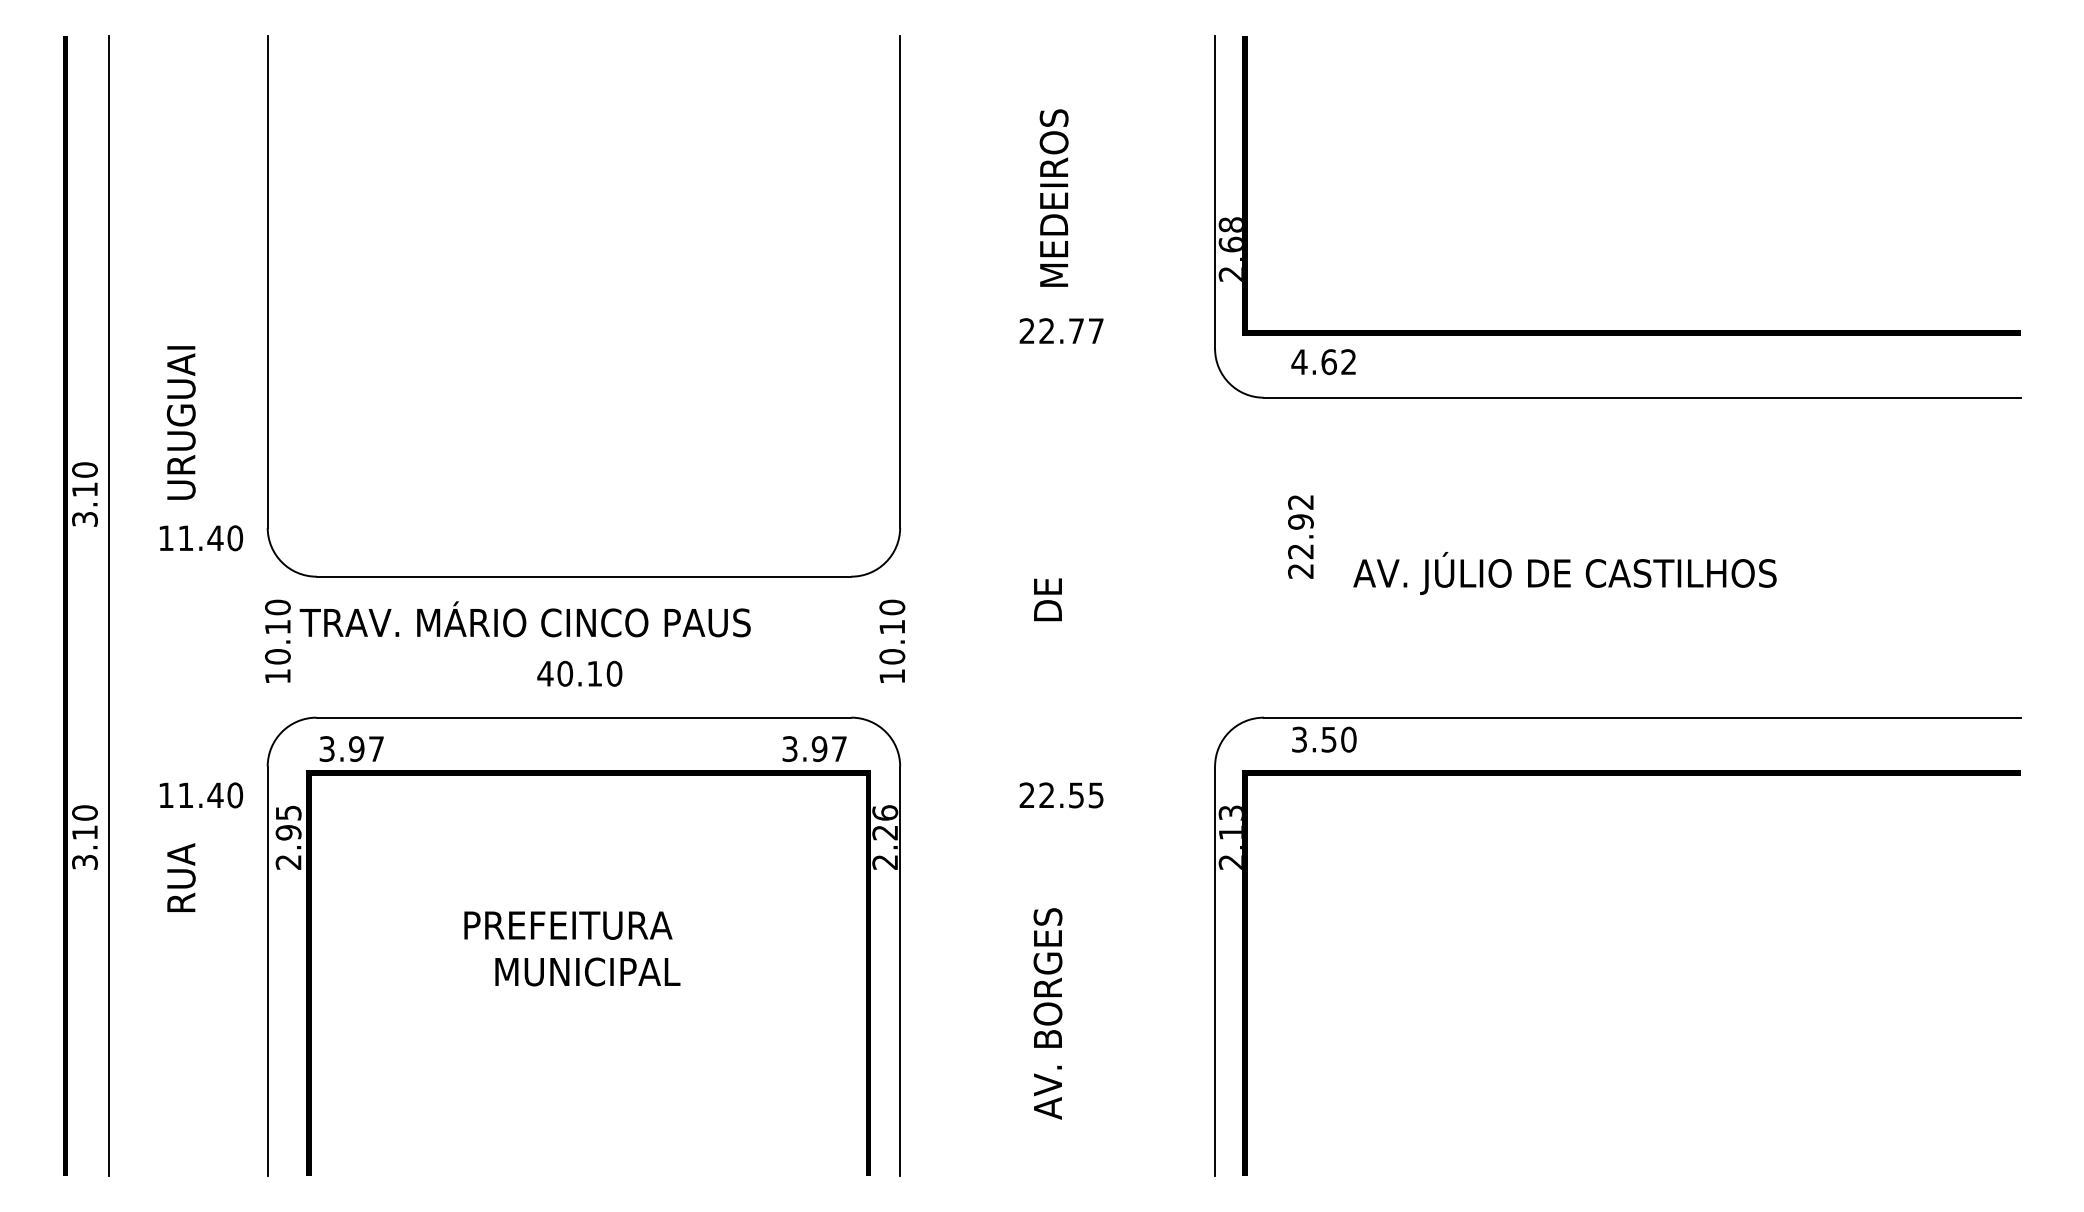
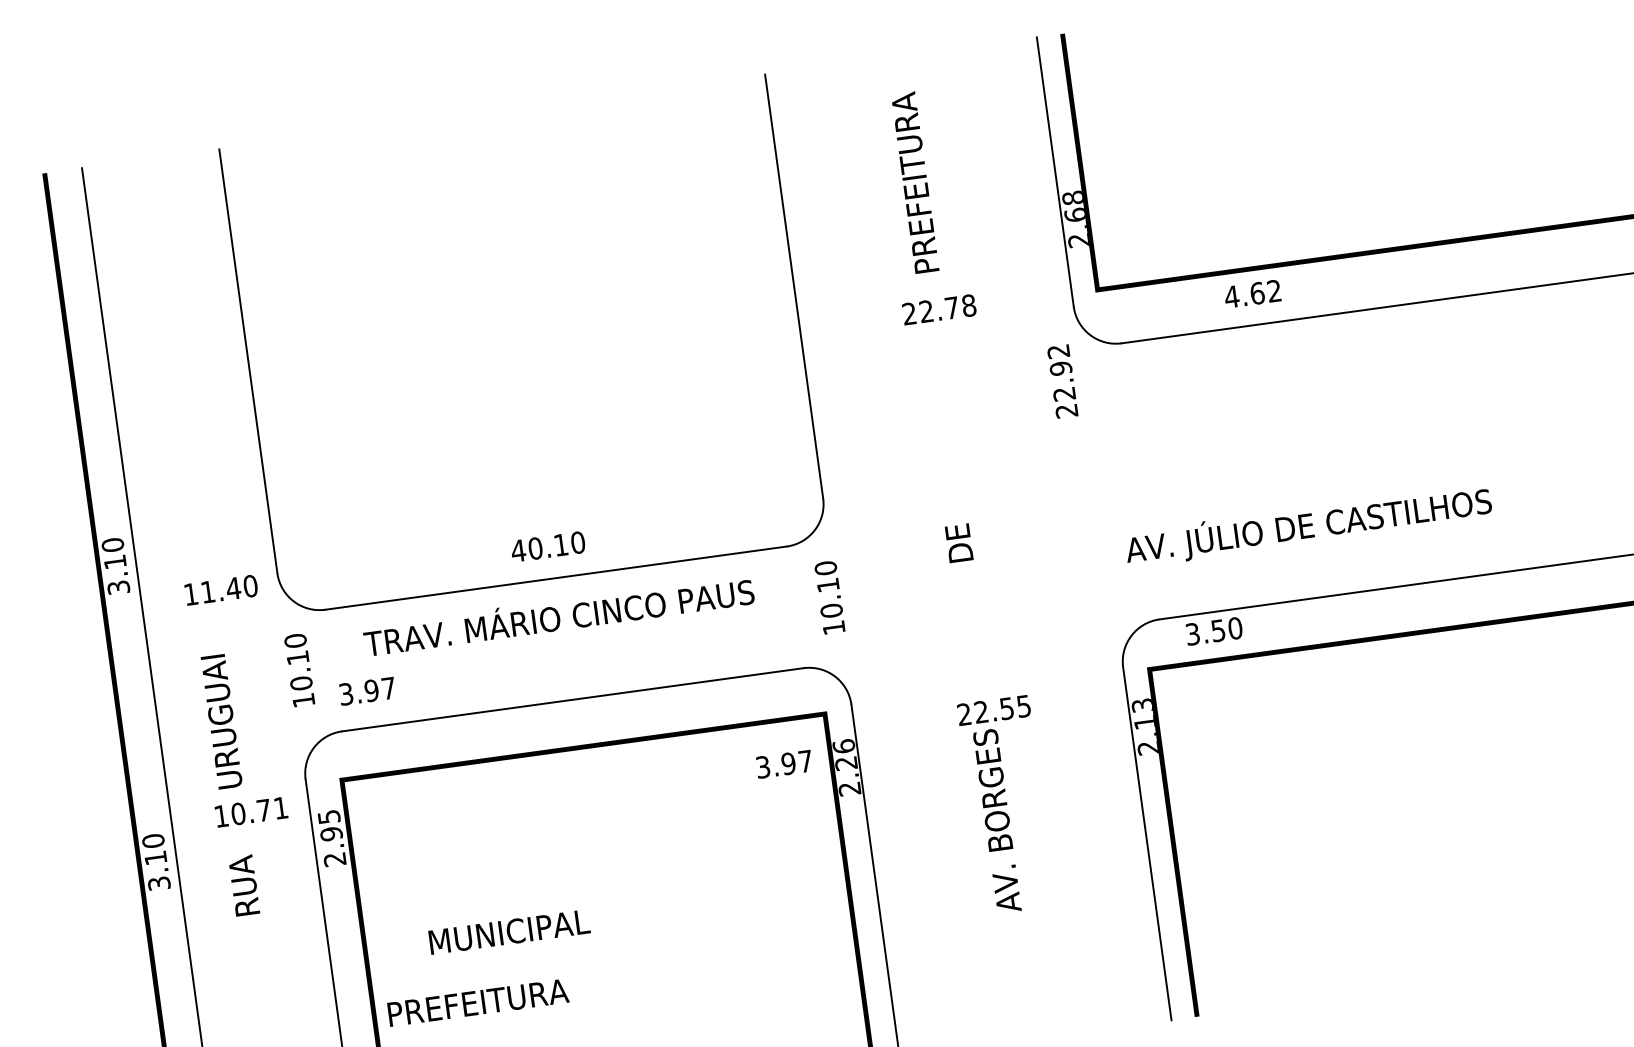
text: (1053, 180) -> (914, 180), MEDEIROS -> PREFEITURA
text: (1095, 331) -> (968, 306), 22.77 -> 22.78
text: (1323, 362) -> (1252, 294), moved
text: (180, 422) -> (221, 721), moved
text: (1300, 536) -> (1062, 381), moved
text: (1564, 573) -> (1308, 525), moved
text: (524, 619) -> (558, 615), moved
text: (579, 673) -> (547, 546), moved
text: (351, 748) -> (367, 690), moved
text: (814, 748) -> (784, 763), moved
text: (210, 795) -> (259, 811), 11.40 -> 10.71
text: (568, 925) -> (478, 1002), moved
text: (587, 971) -> (509, 931), moved
text: (1047, 1013) -> (996, 820), moved

